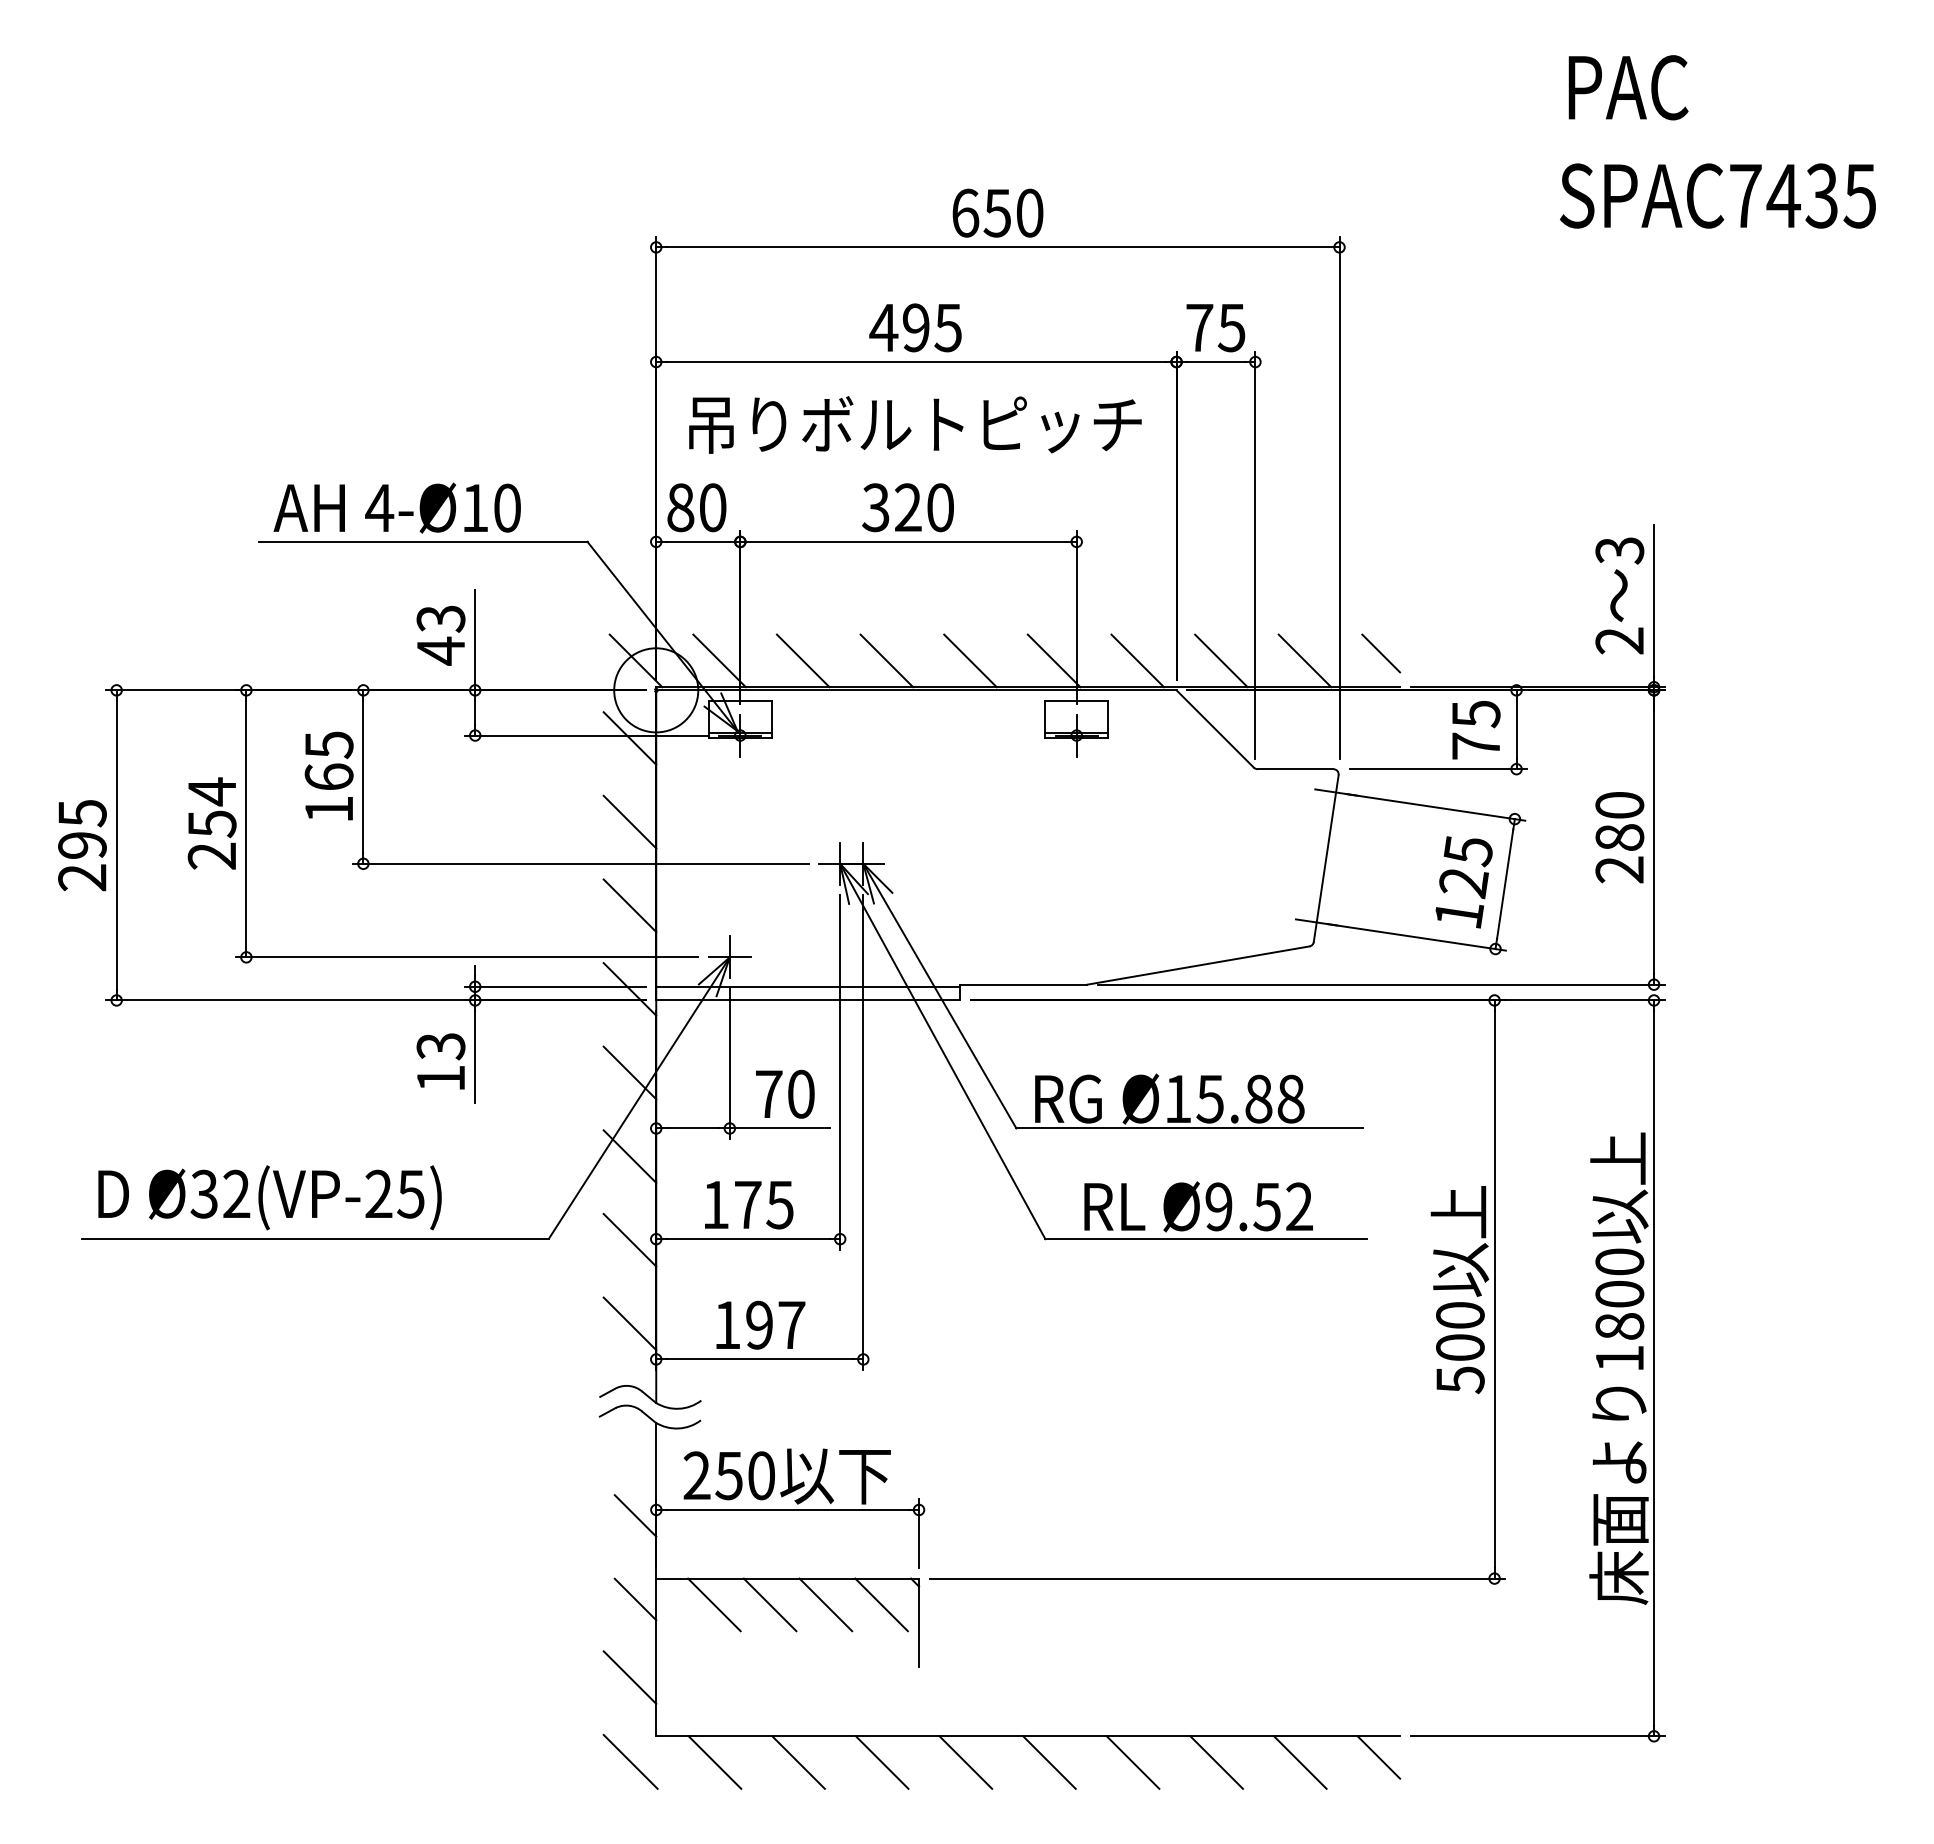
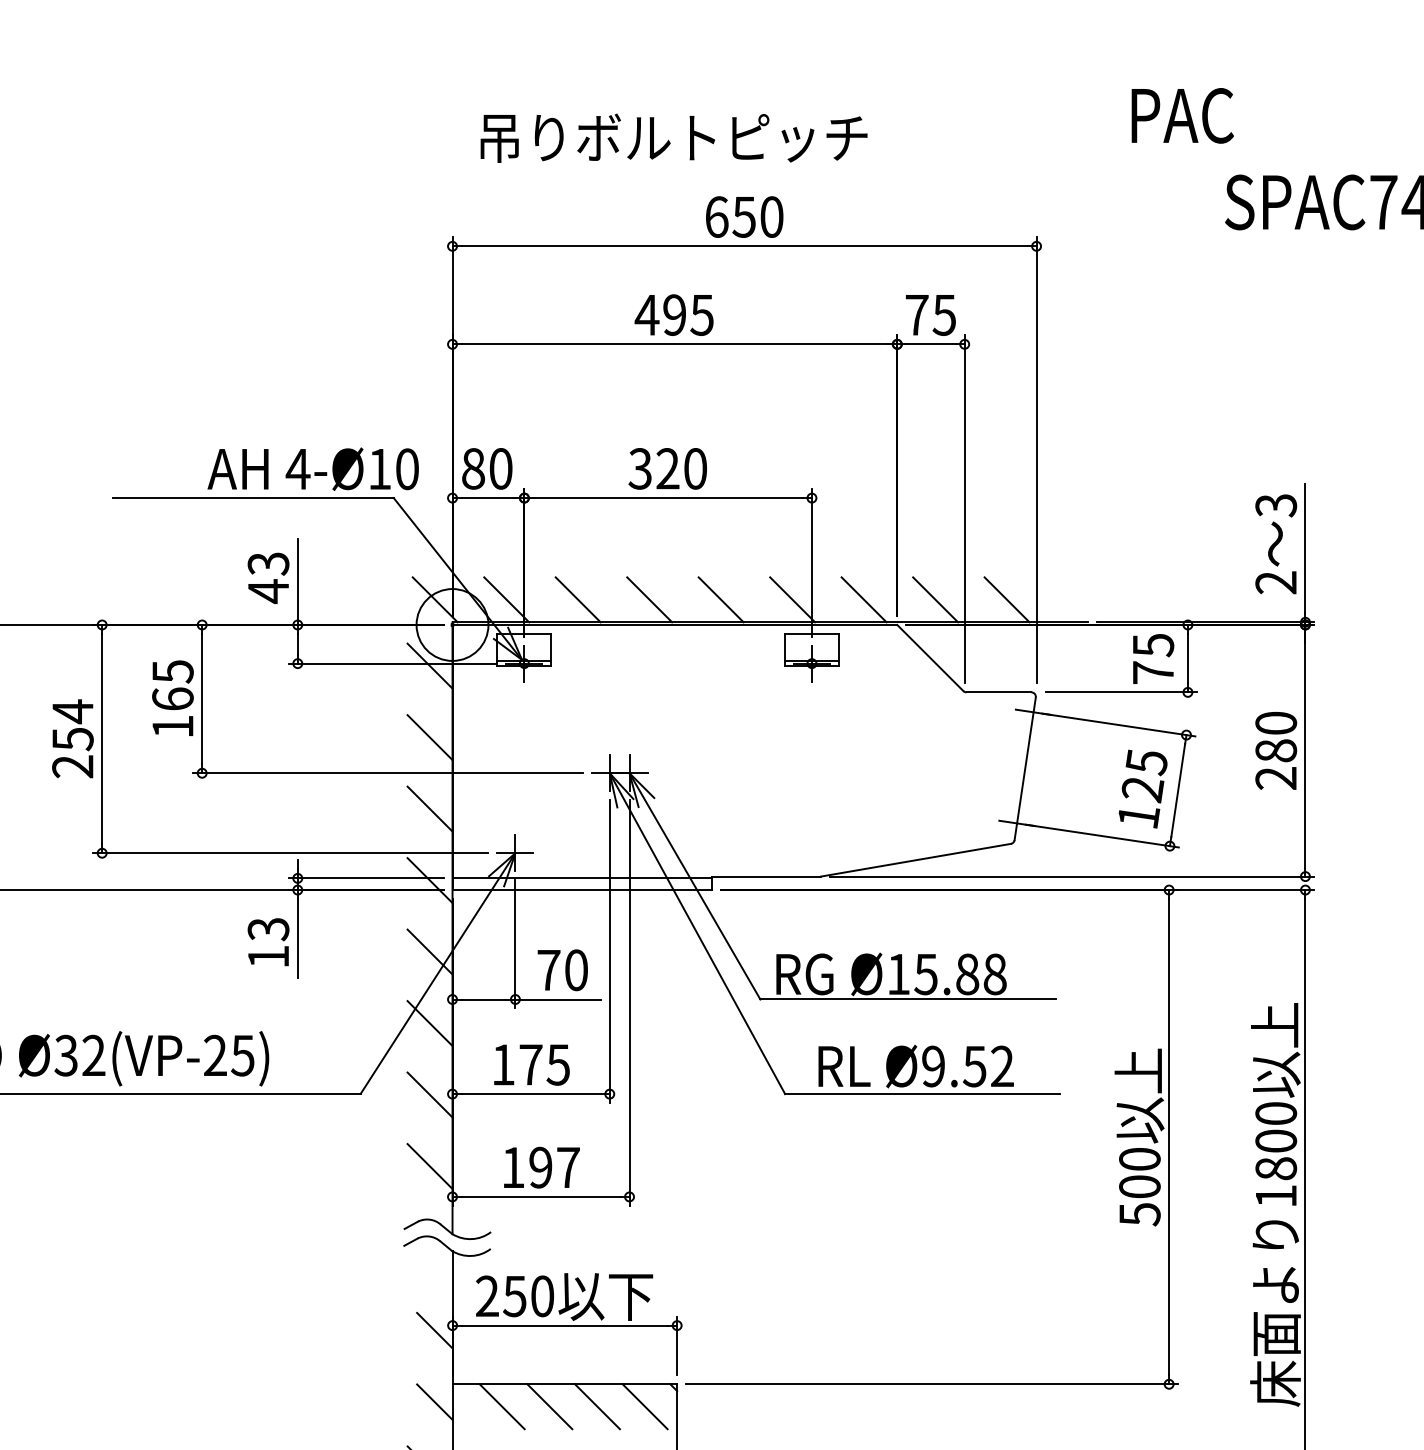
text: (1628, 87) -> (1182, 115), moved
text: (915, 424) -> (674, 137), moved
text: (396, 507) -> (312, 468), moved
line: (1381, 653) -> (1072, 593), removed

